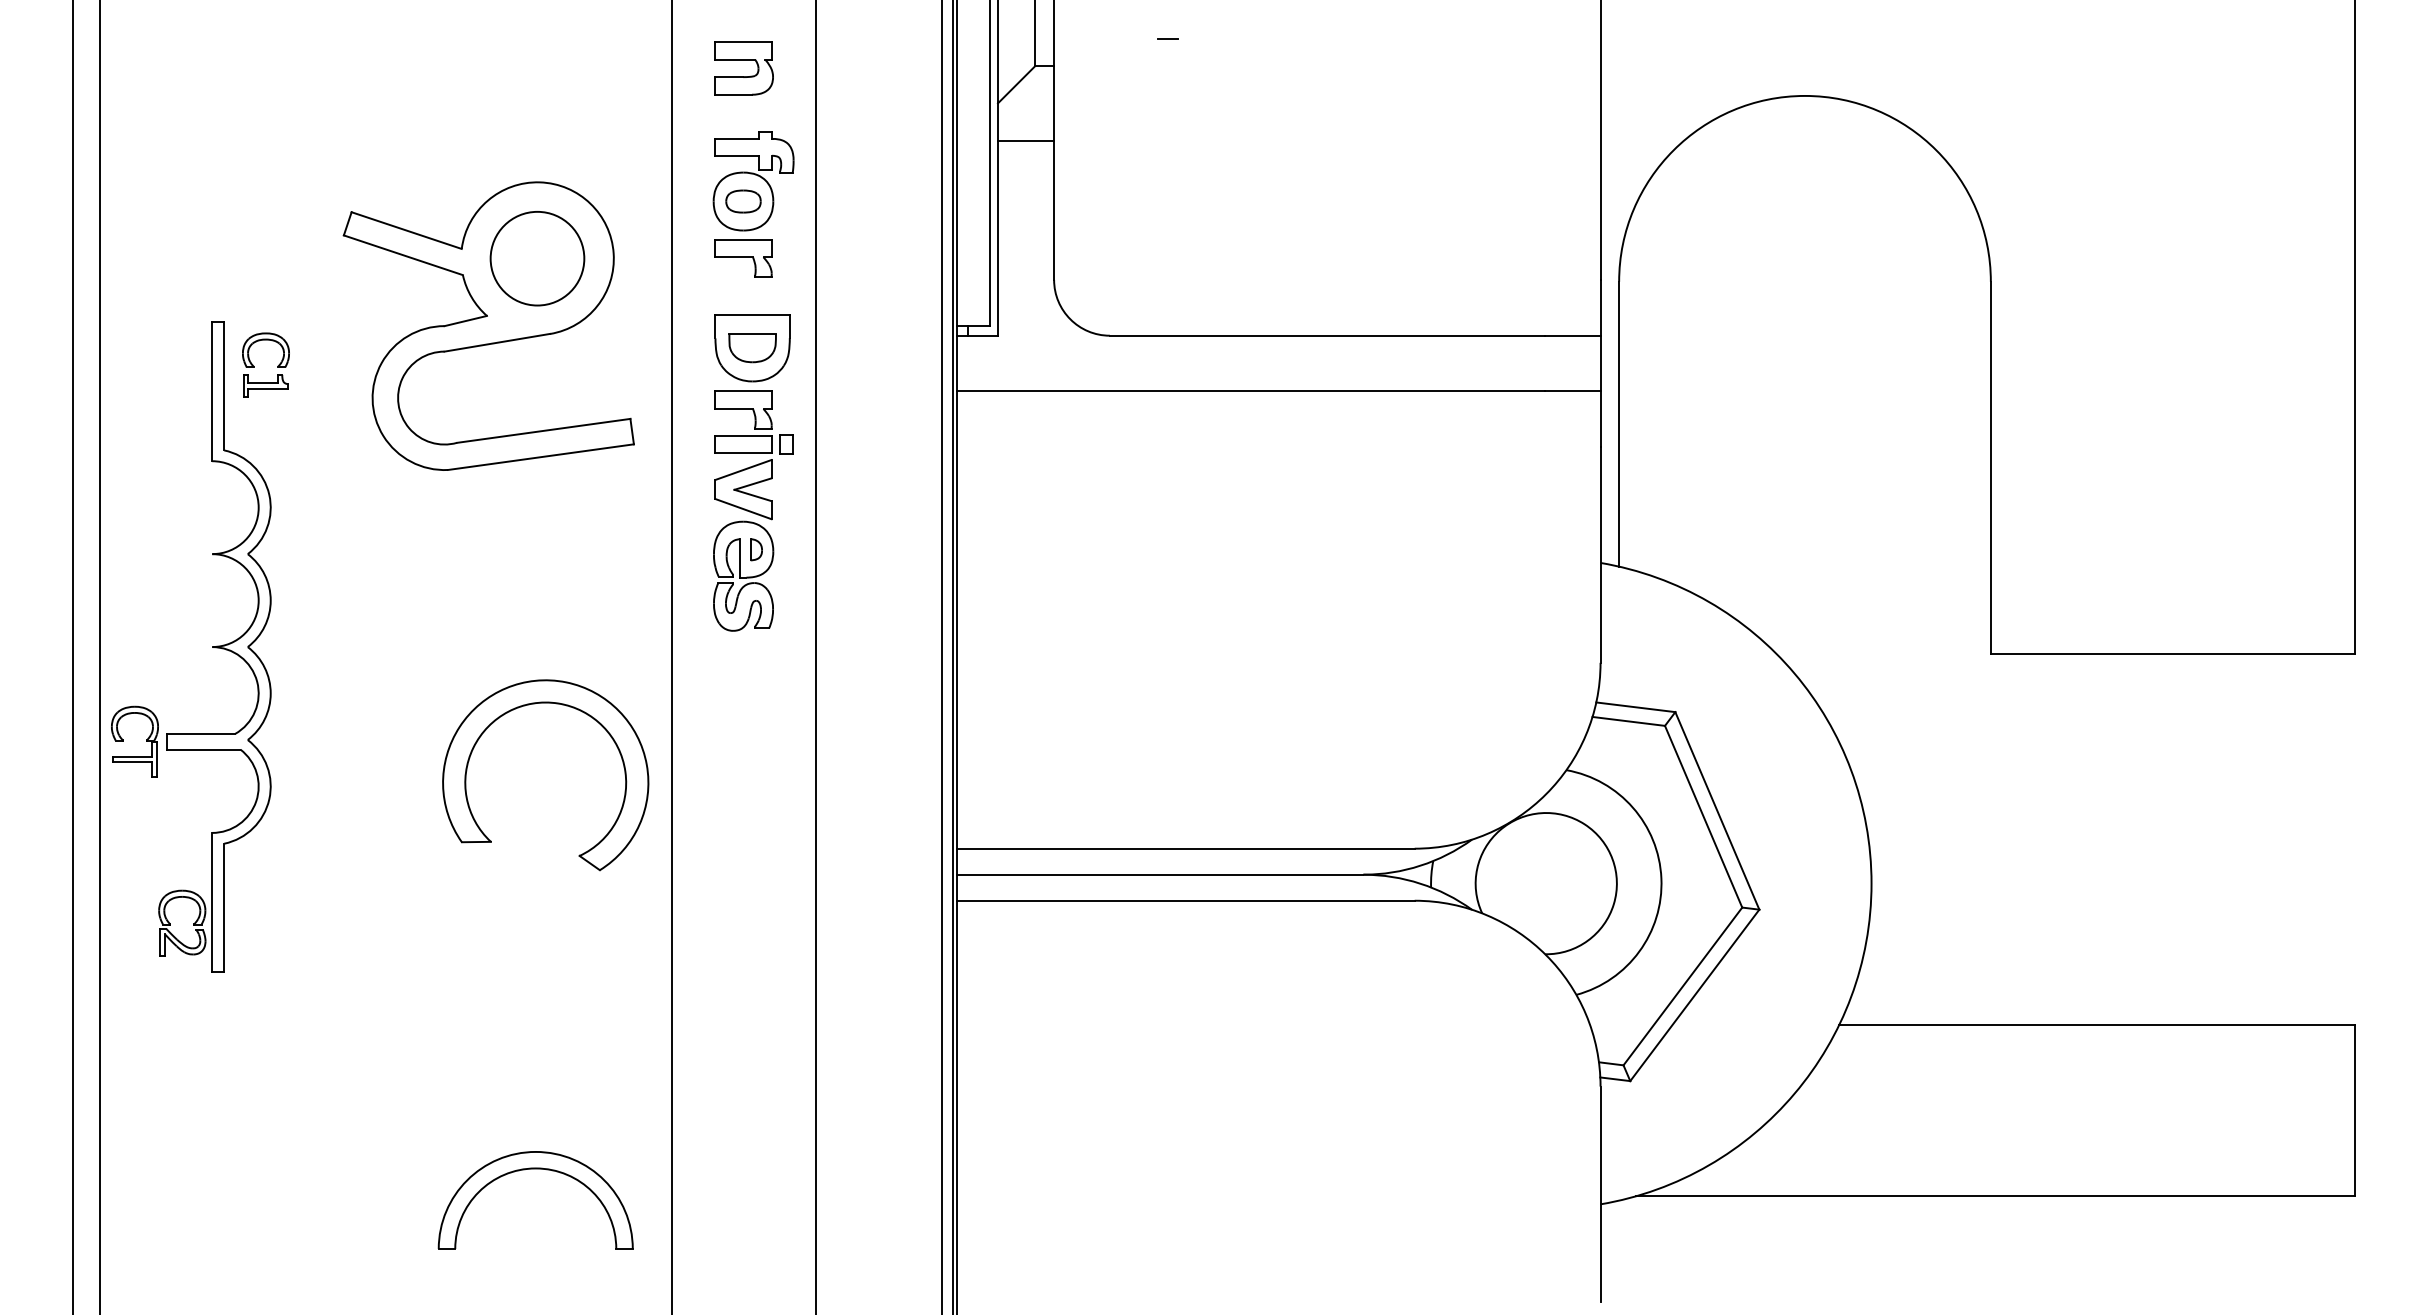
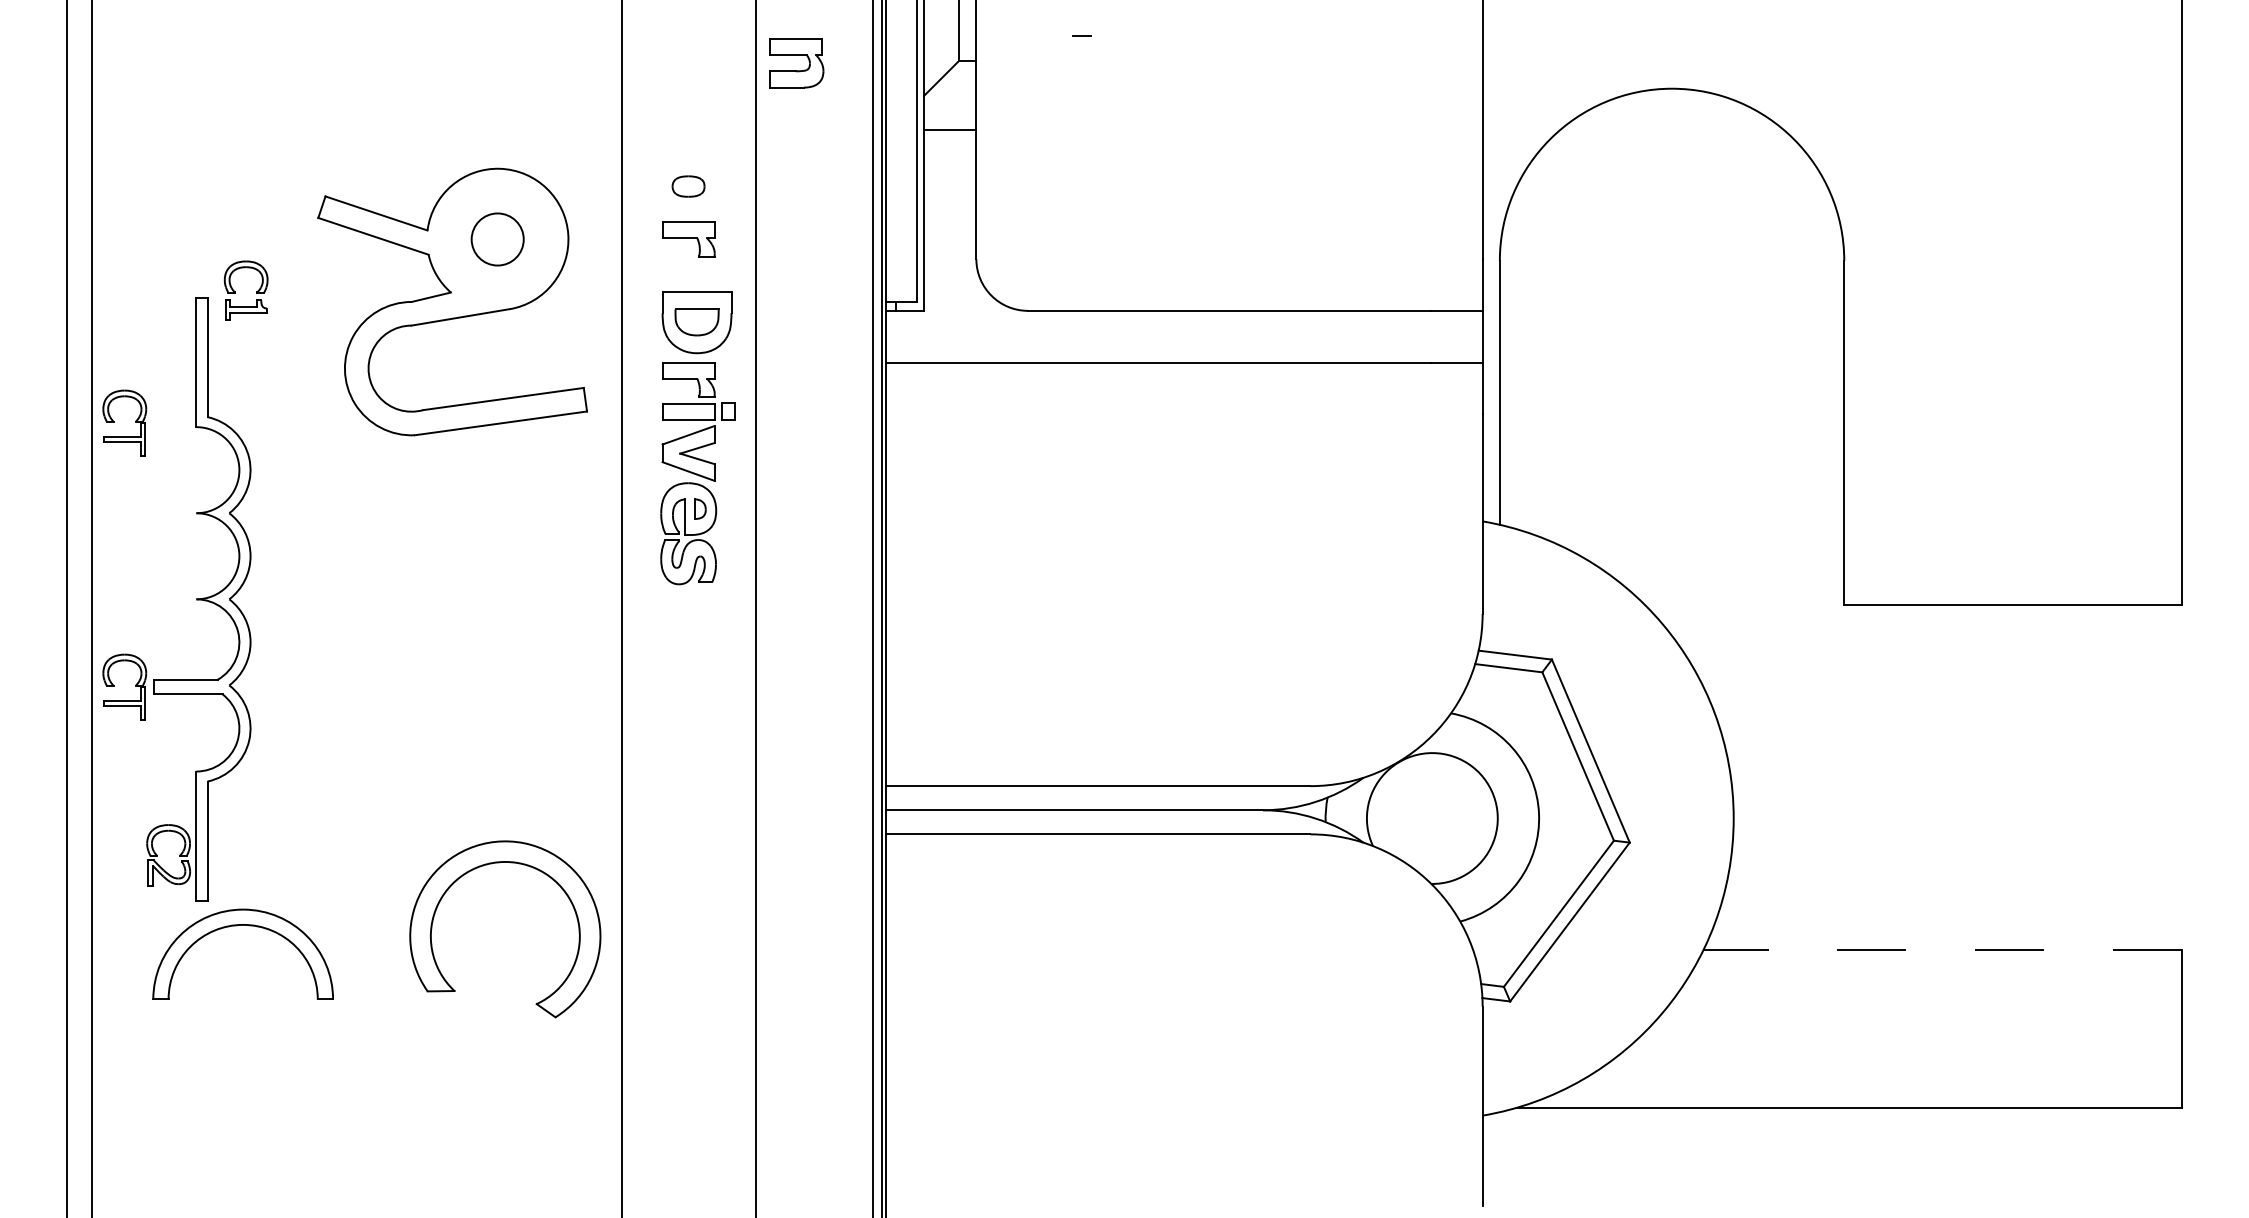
part: (743, 60) -> (796, 55), moved
part: (753, 181) -> (697, 167), removed
circle: (537, 258) -> (497, 239), size x0.6
part: (254, 366) -> (235, 292), moved
part: (123, 456) -> (114, 422), added
part: (535, 704) -> (495, 863), moved
line: (2096, 1025) -> (1942, 949), solid -> dashed
part: (535, 1169) -> (242, 925), moved

